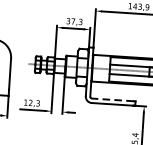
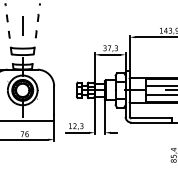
line: (112, 99) -> (150, 118), dashed -> solid

